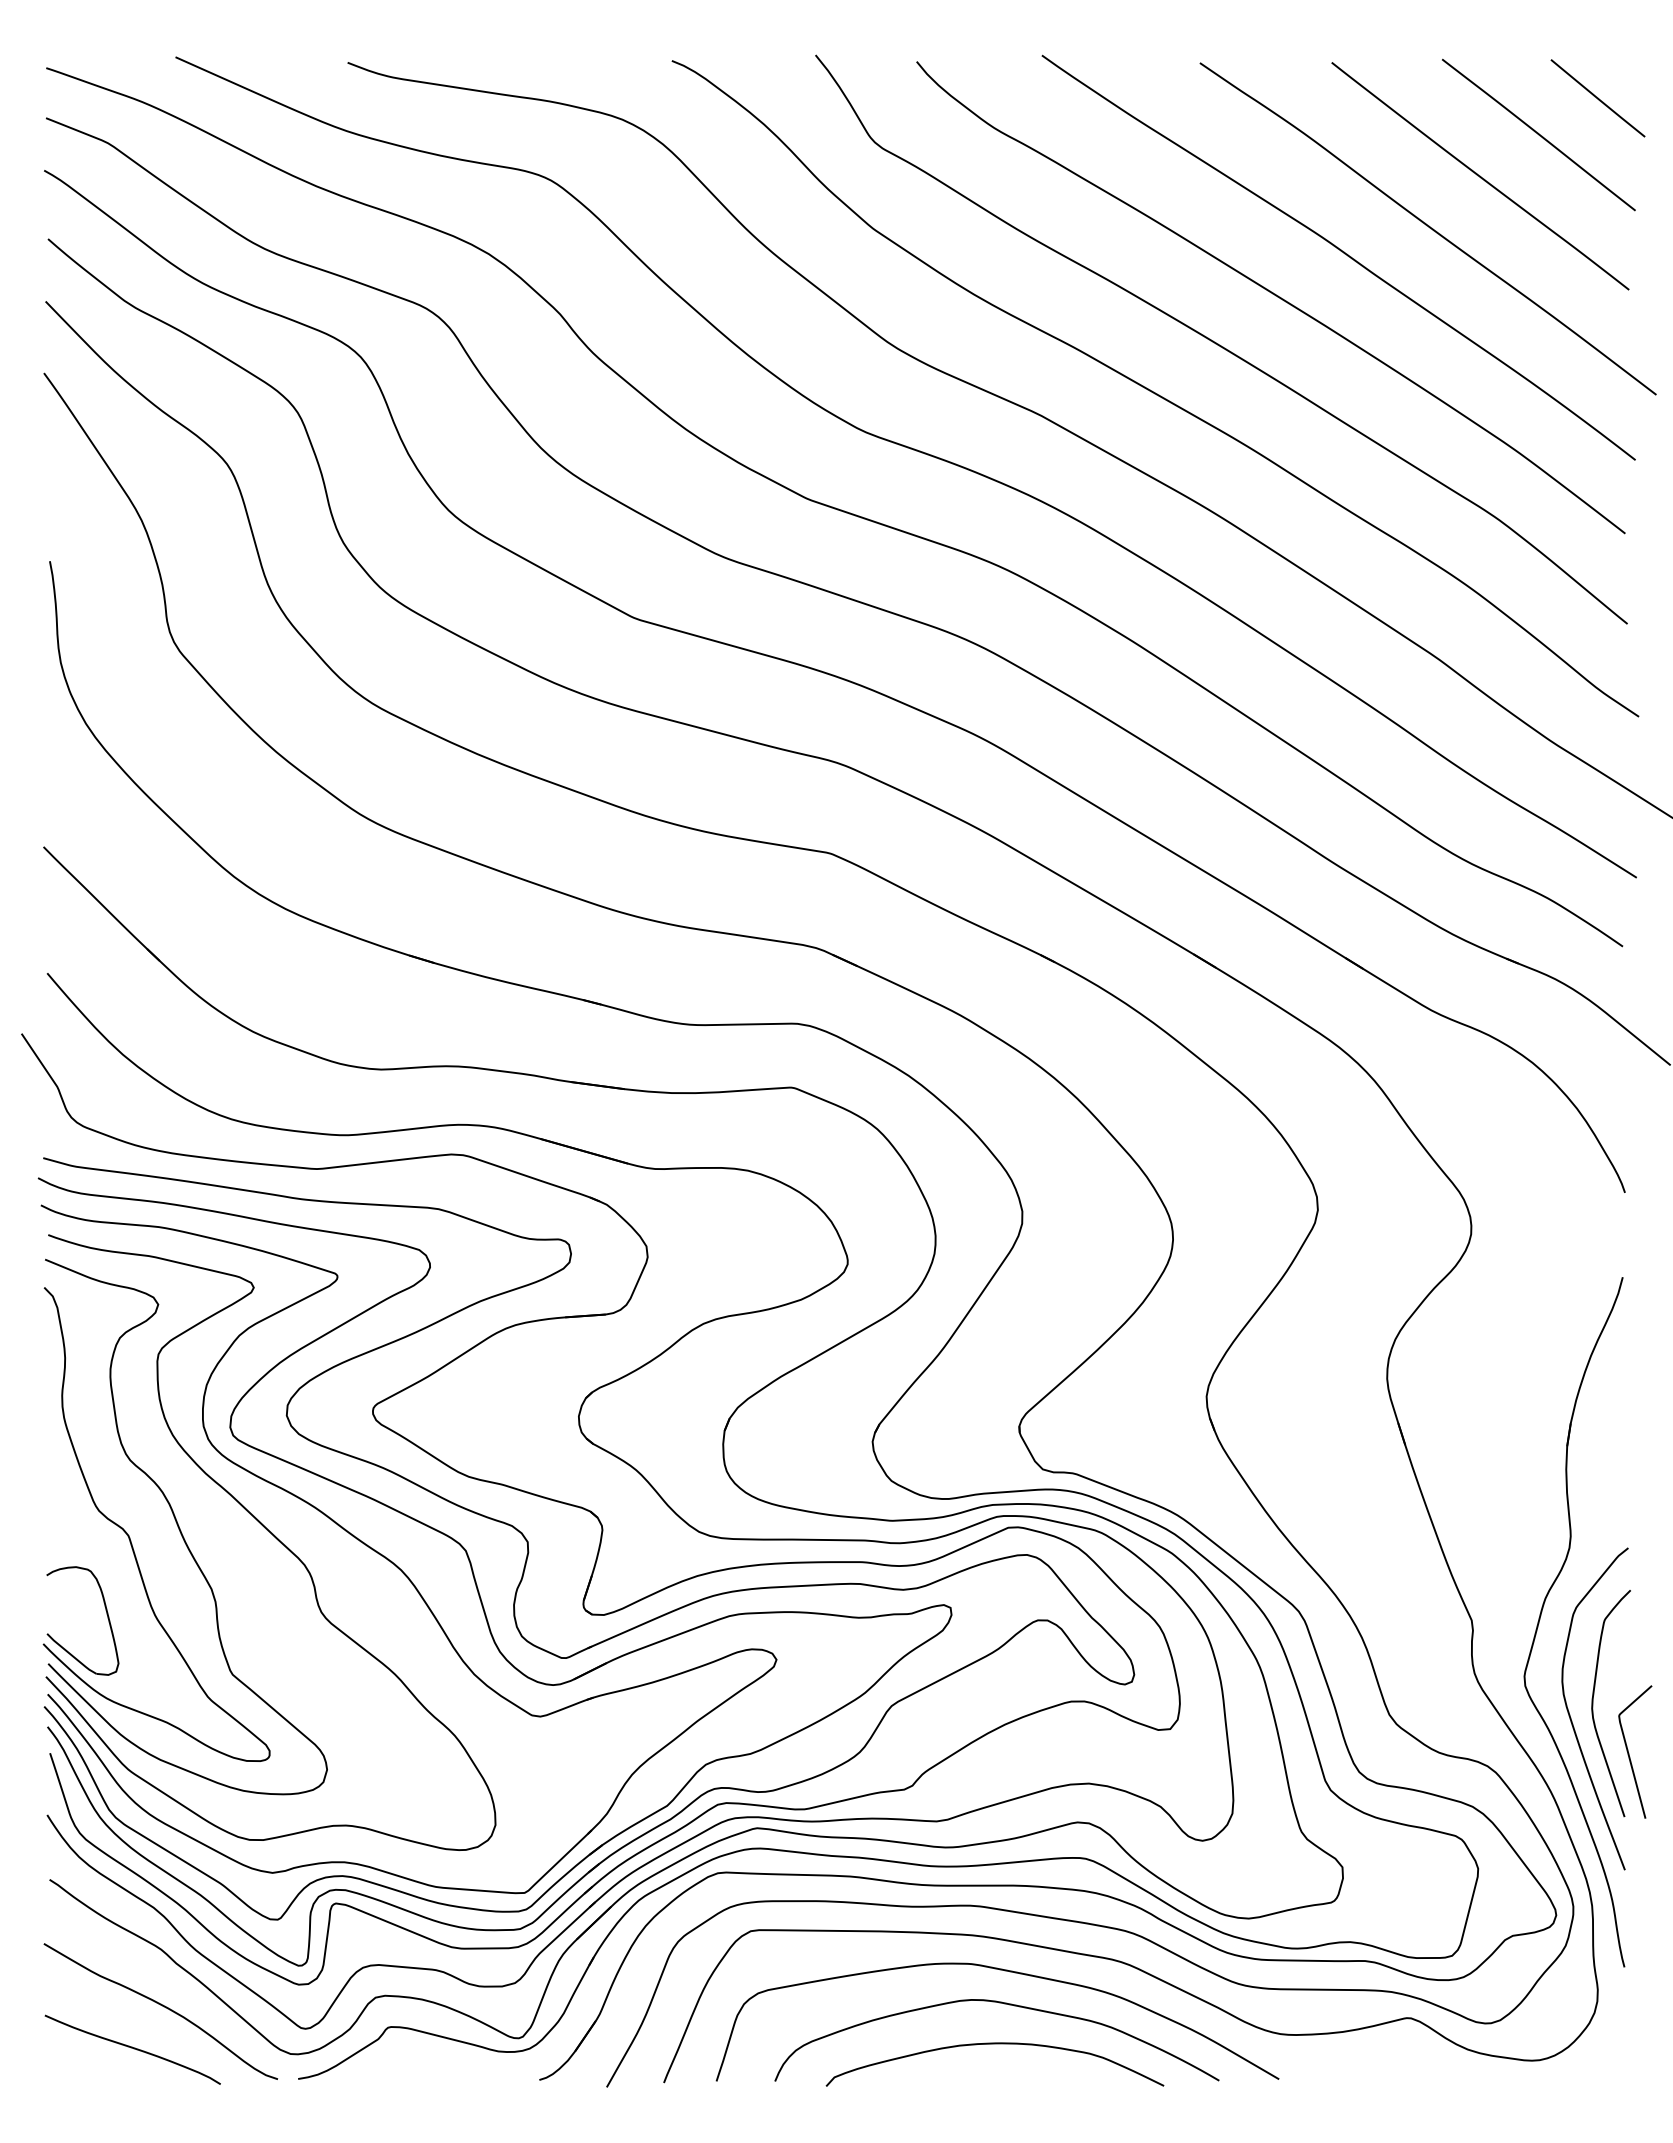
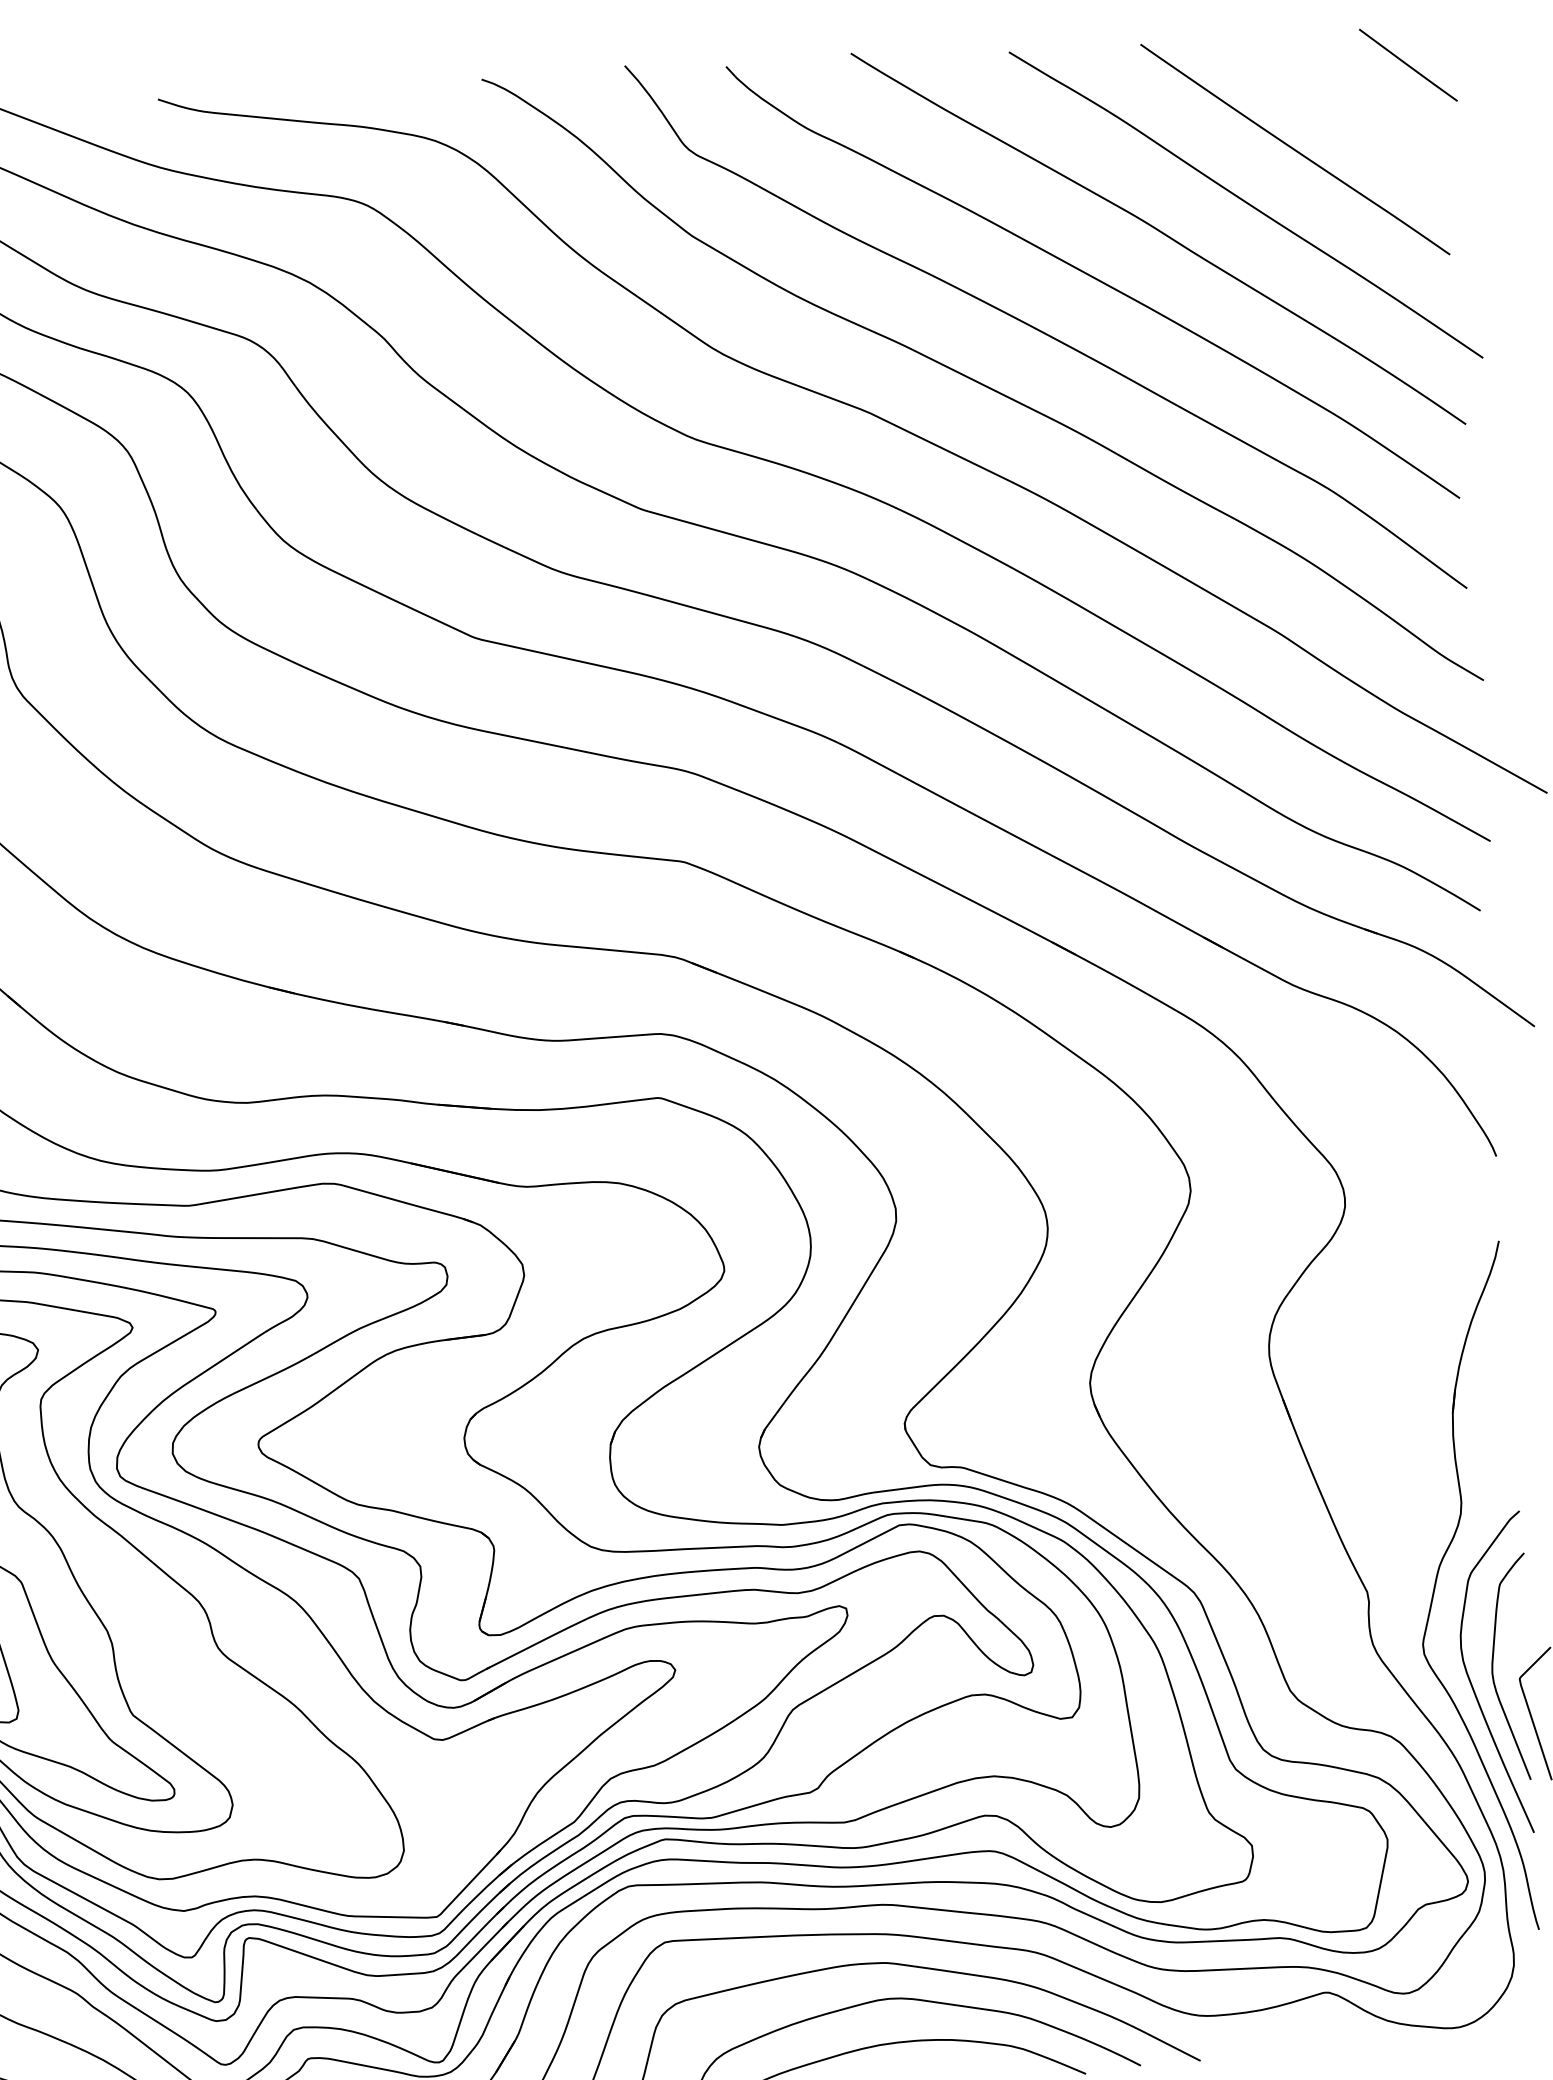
line: (1538, 134) -> (1350, 104), removed

